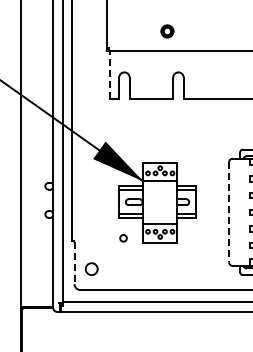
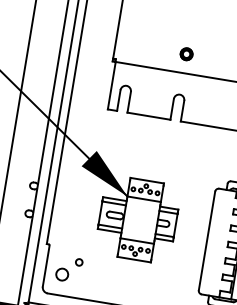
part: (167, 31) -> (186, 54), moved
line: (109, 74) -> (111, 85), dashed -> solid
line: (229, 212) -> (207, 241), dashed -> solid
circle: (123, 238) -> (79, 262), moved
line: (74, 263) -> (46, 266), dashed -> solid

